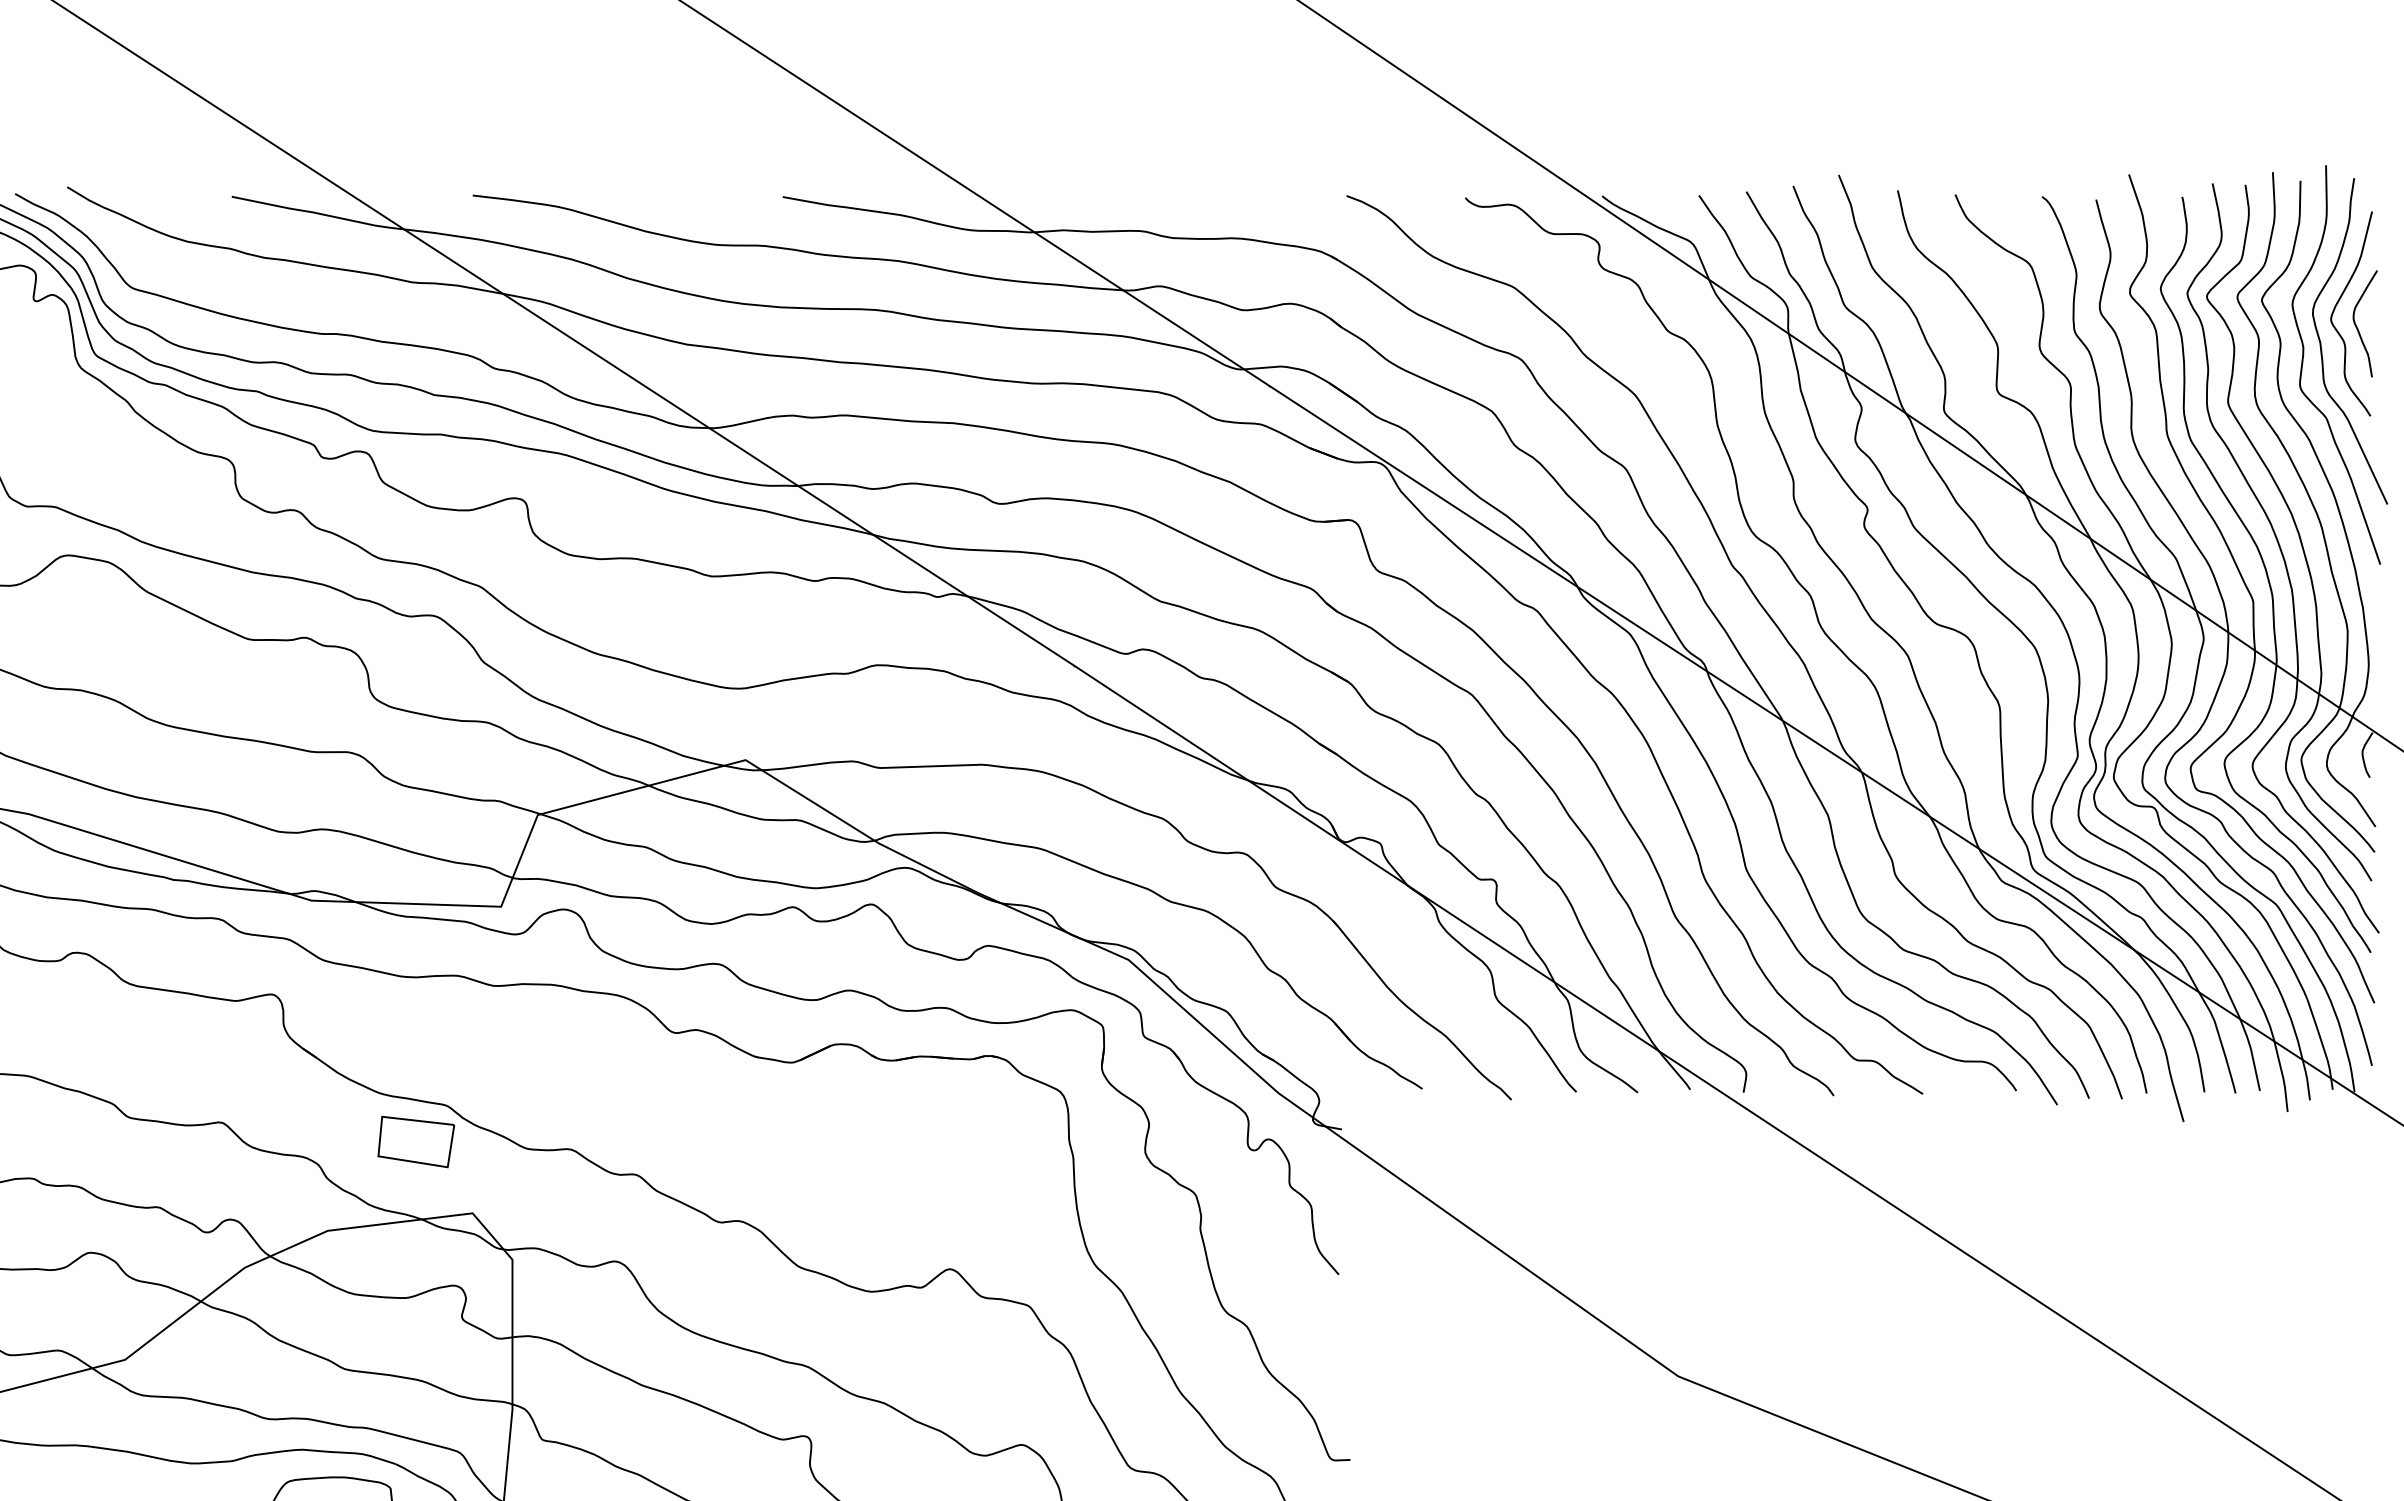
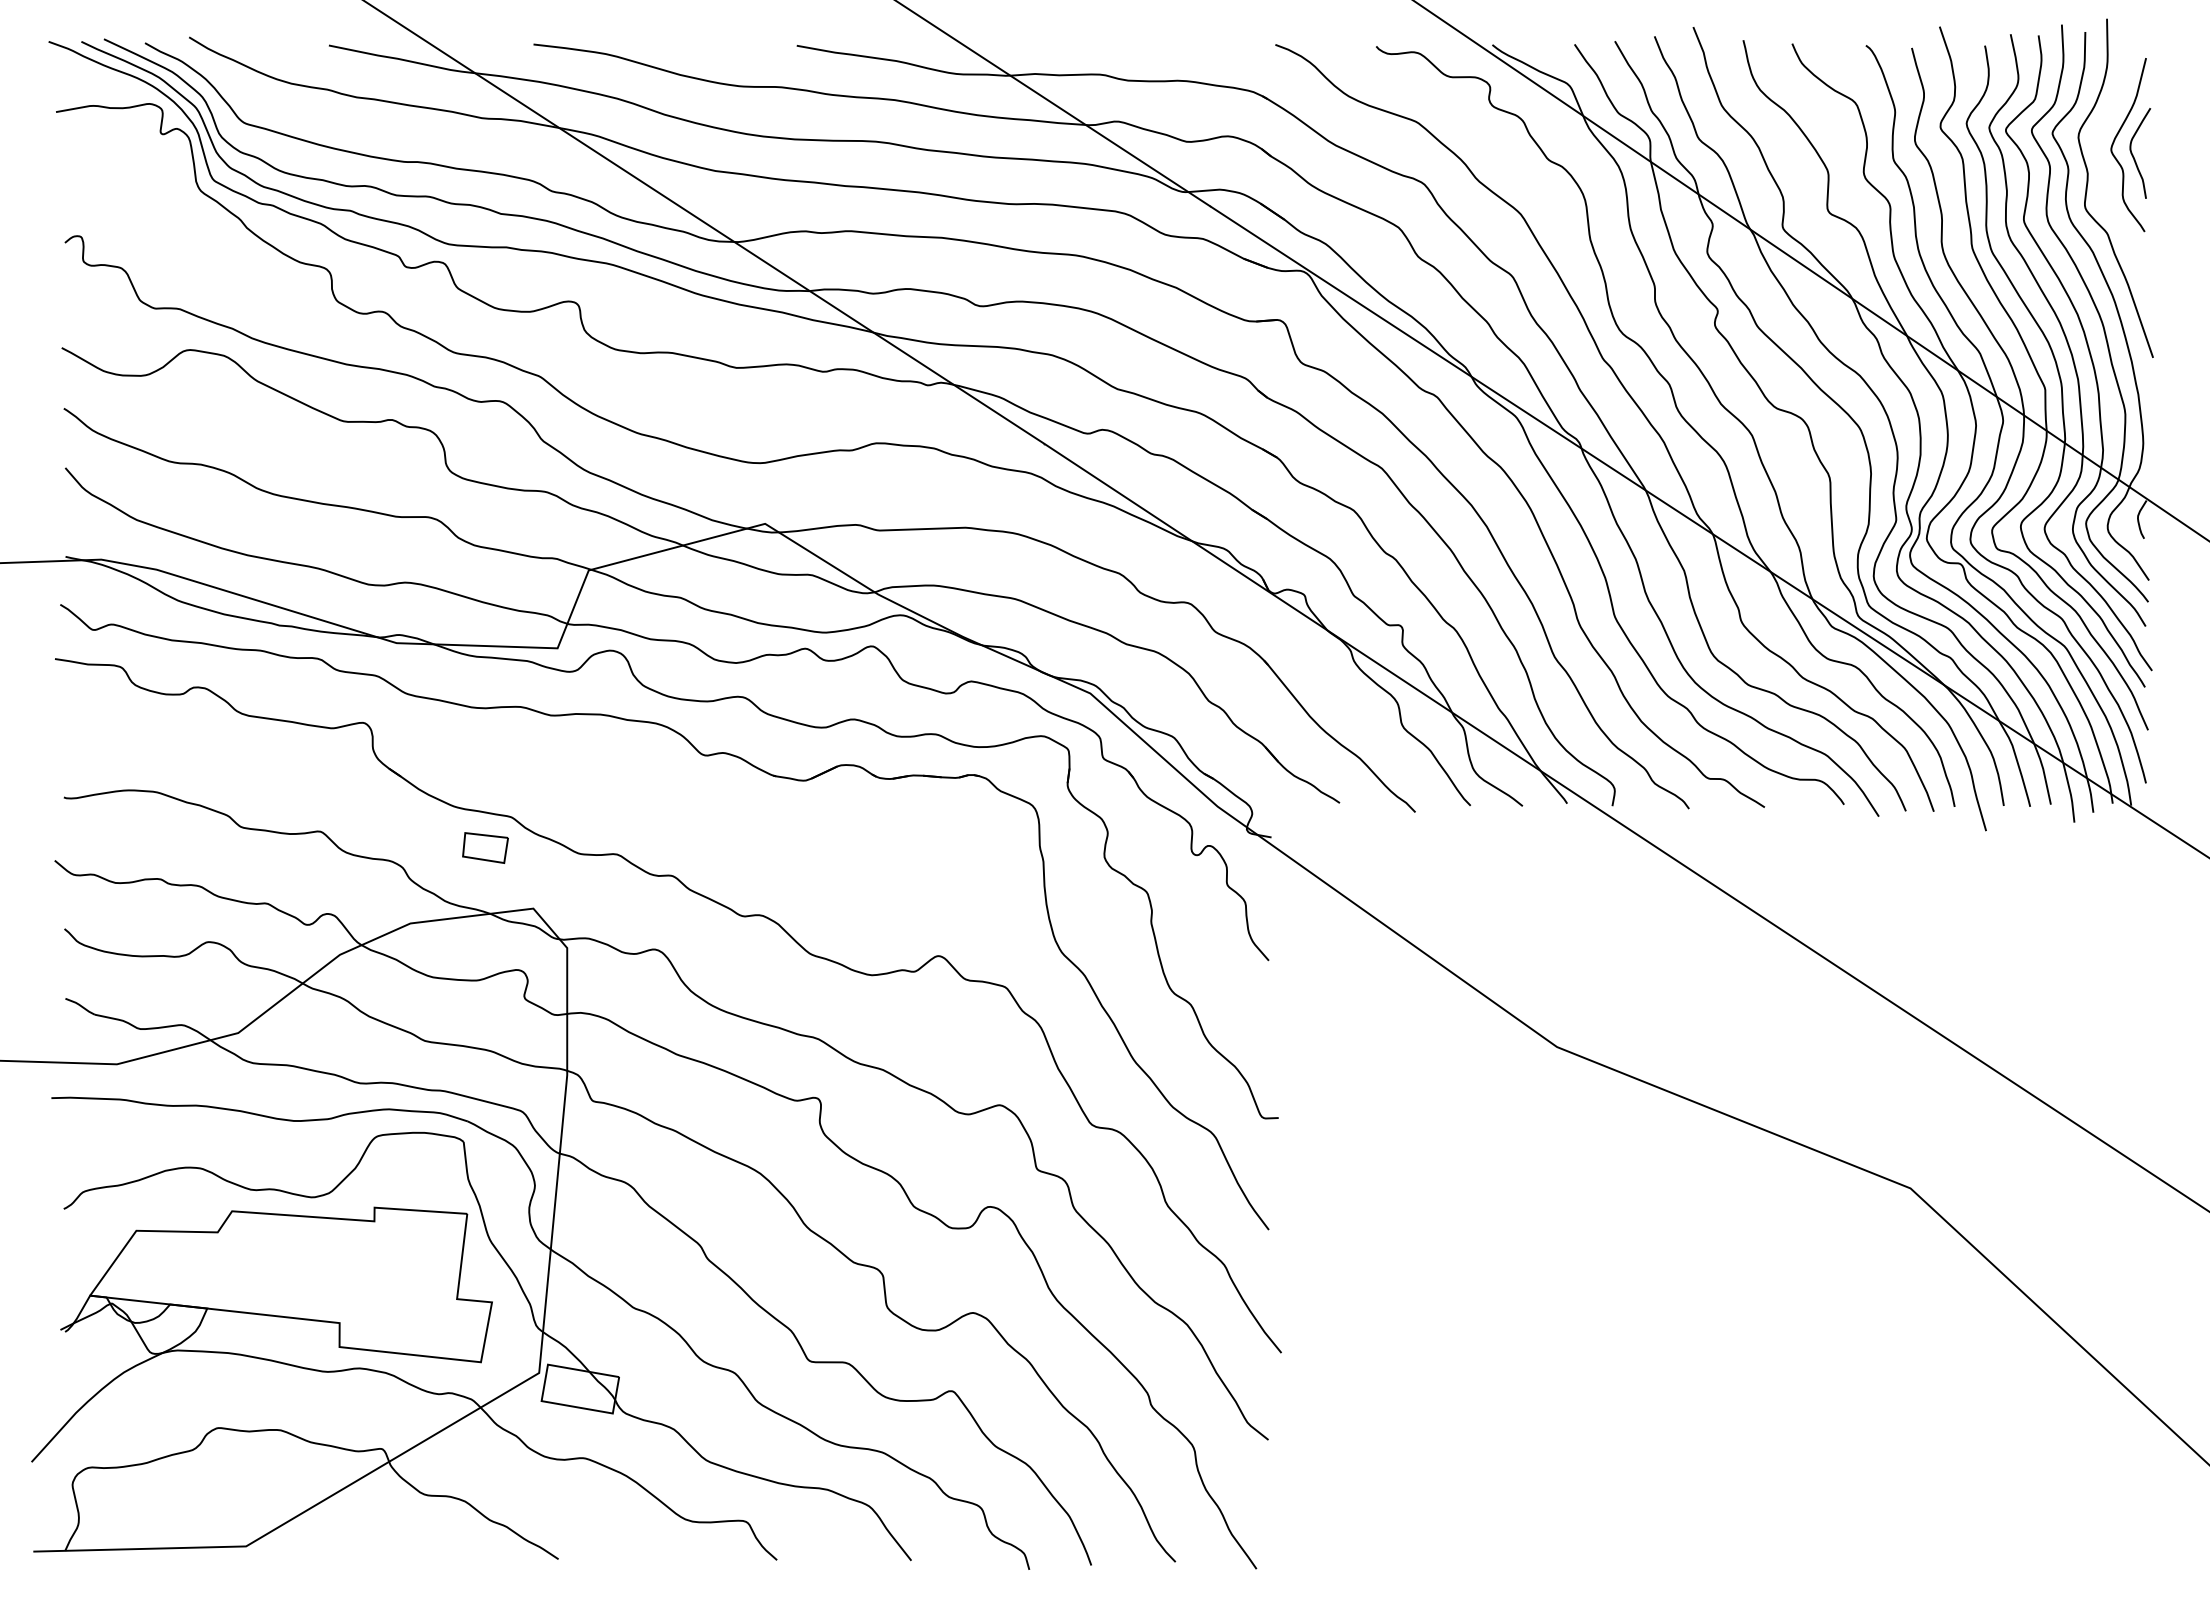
curve: (2321, 342) -> (2103, 169), removed
part: (416, 1141) -> (485, 847), size x0.7

